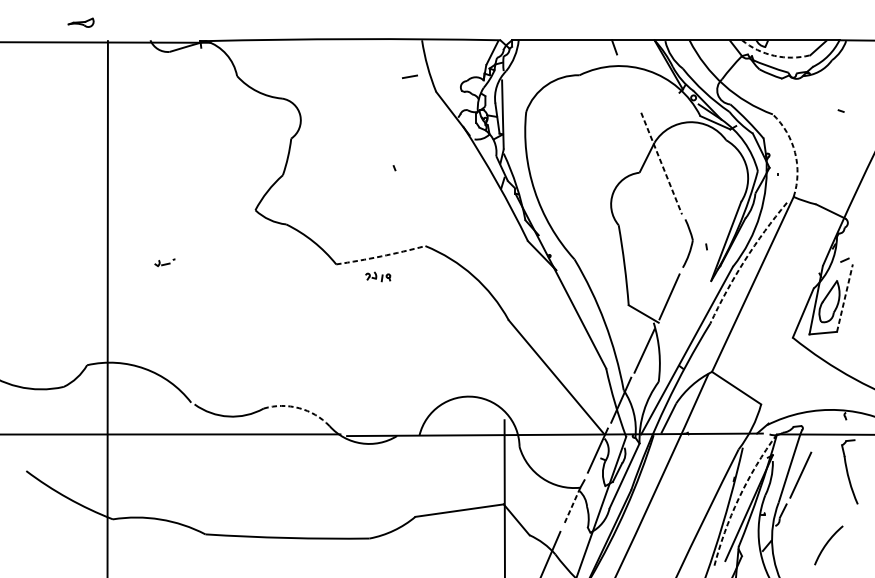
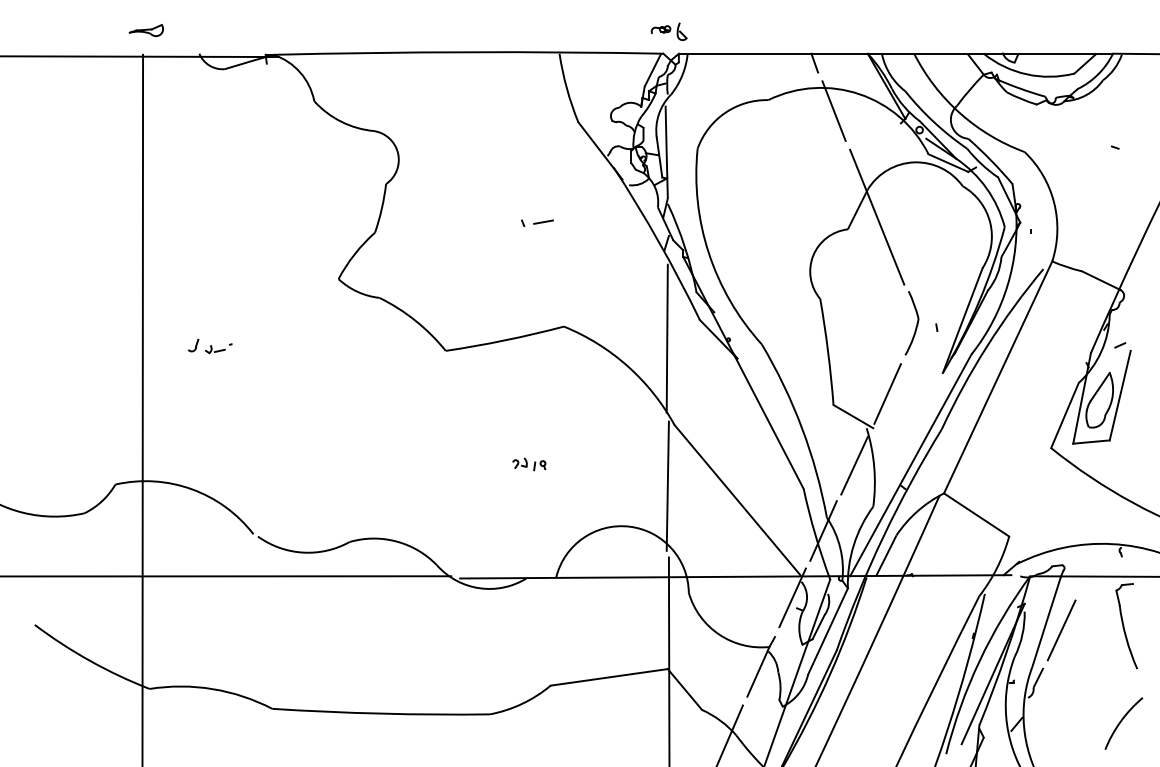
part: (80, 22) -> (145, 30), moved
part: (504, 23) -> (668, 31), added
arc: (774, 55) -> (1026, 74), dashed -> solid
line: (409, 76) -> (543, 221), moved
line: (628, 83) -> (833, 111), added
arc: (795, 152) -> (1054, 202), dashed -> solid
line: (661, 163) -> (877, 217), dashed -> solid
line: (502, 255) -> (666, 338), added
arc: (381, 256) -> (505, 340), dashed -> solid
part: (146, 260) -> (193, 345), added
arc: (744, 260) -> (987, 345), dashed -> solid
part: (378, 276) -> (529, 464), moved
line: (845, 298) -> (1120, 395), dashed -> solid
line: (503, 365) -> (667, 485), added
arc: (299, 408) -> (396, 541), dashed -> solid
arc: (738, 498) -> (979, 661), dashed -> solid
line: (572, 506) -> (758, 672), dashed -> solid
arc: (827, 544) -> (1121, 722), moved

